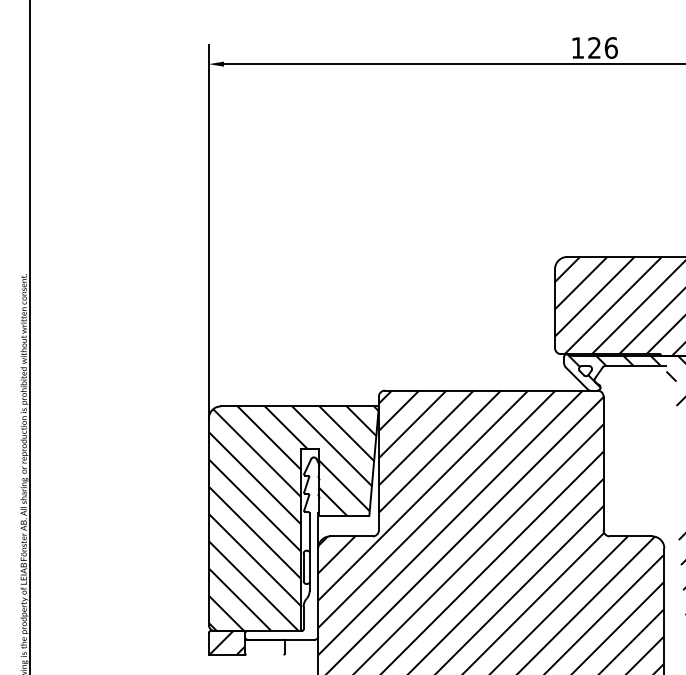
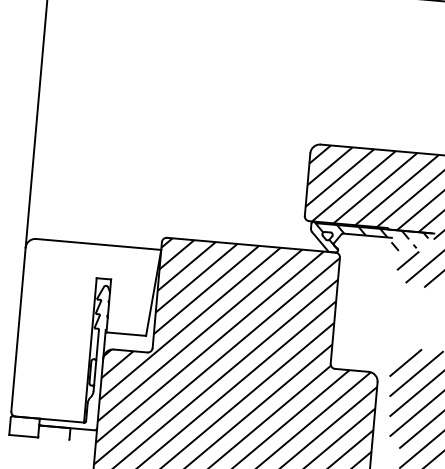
hatch: (293, 518) -> (85, 332), removed
hatch: (227, 642) -> (24, 426), removed

